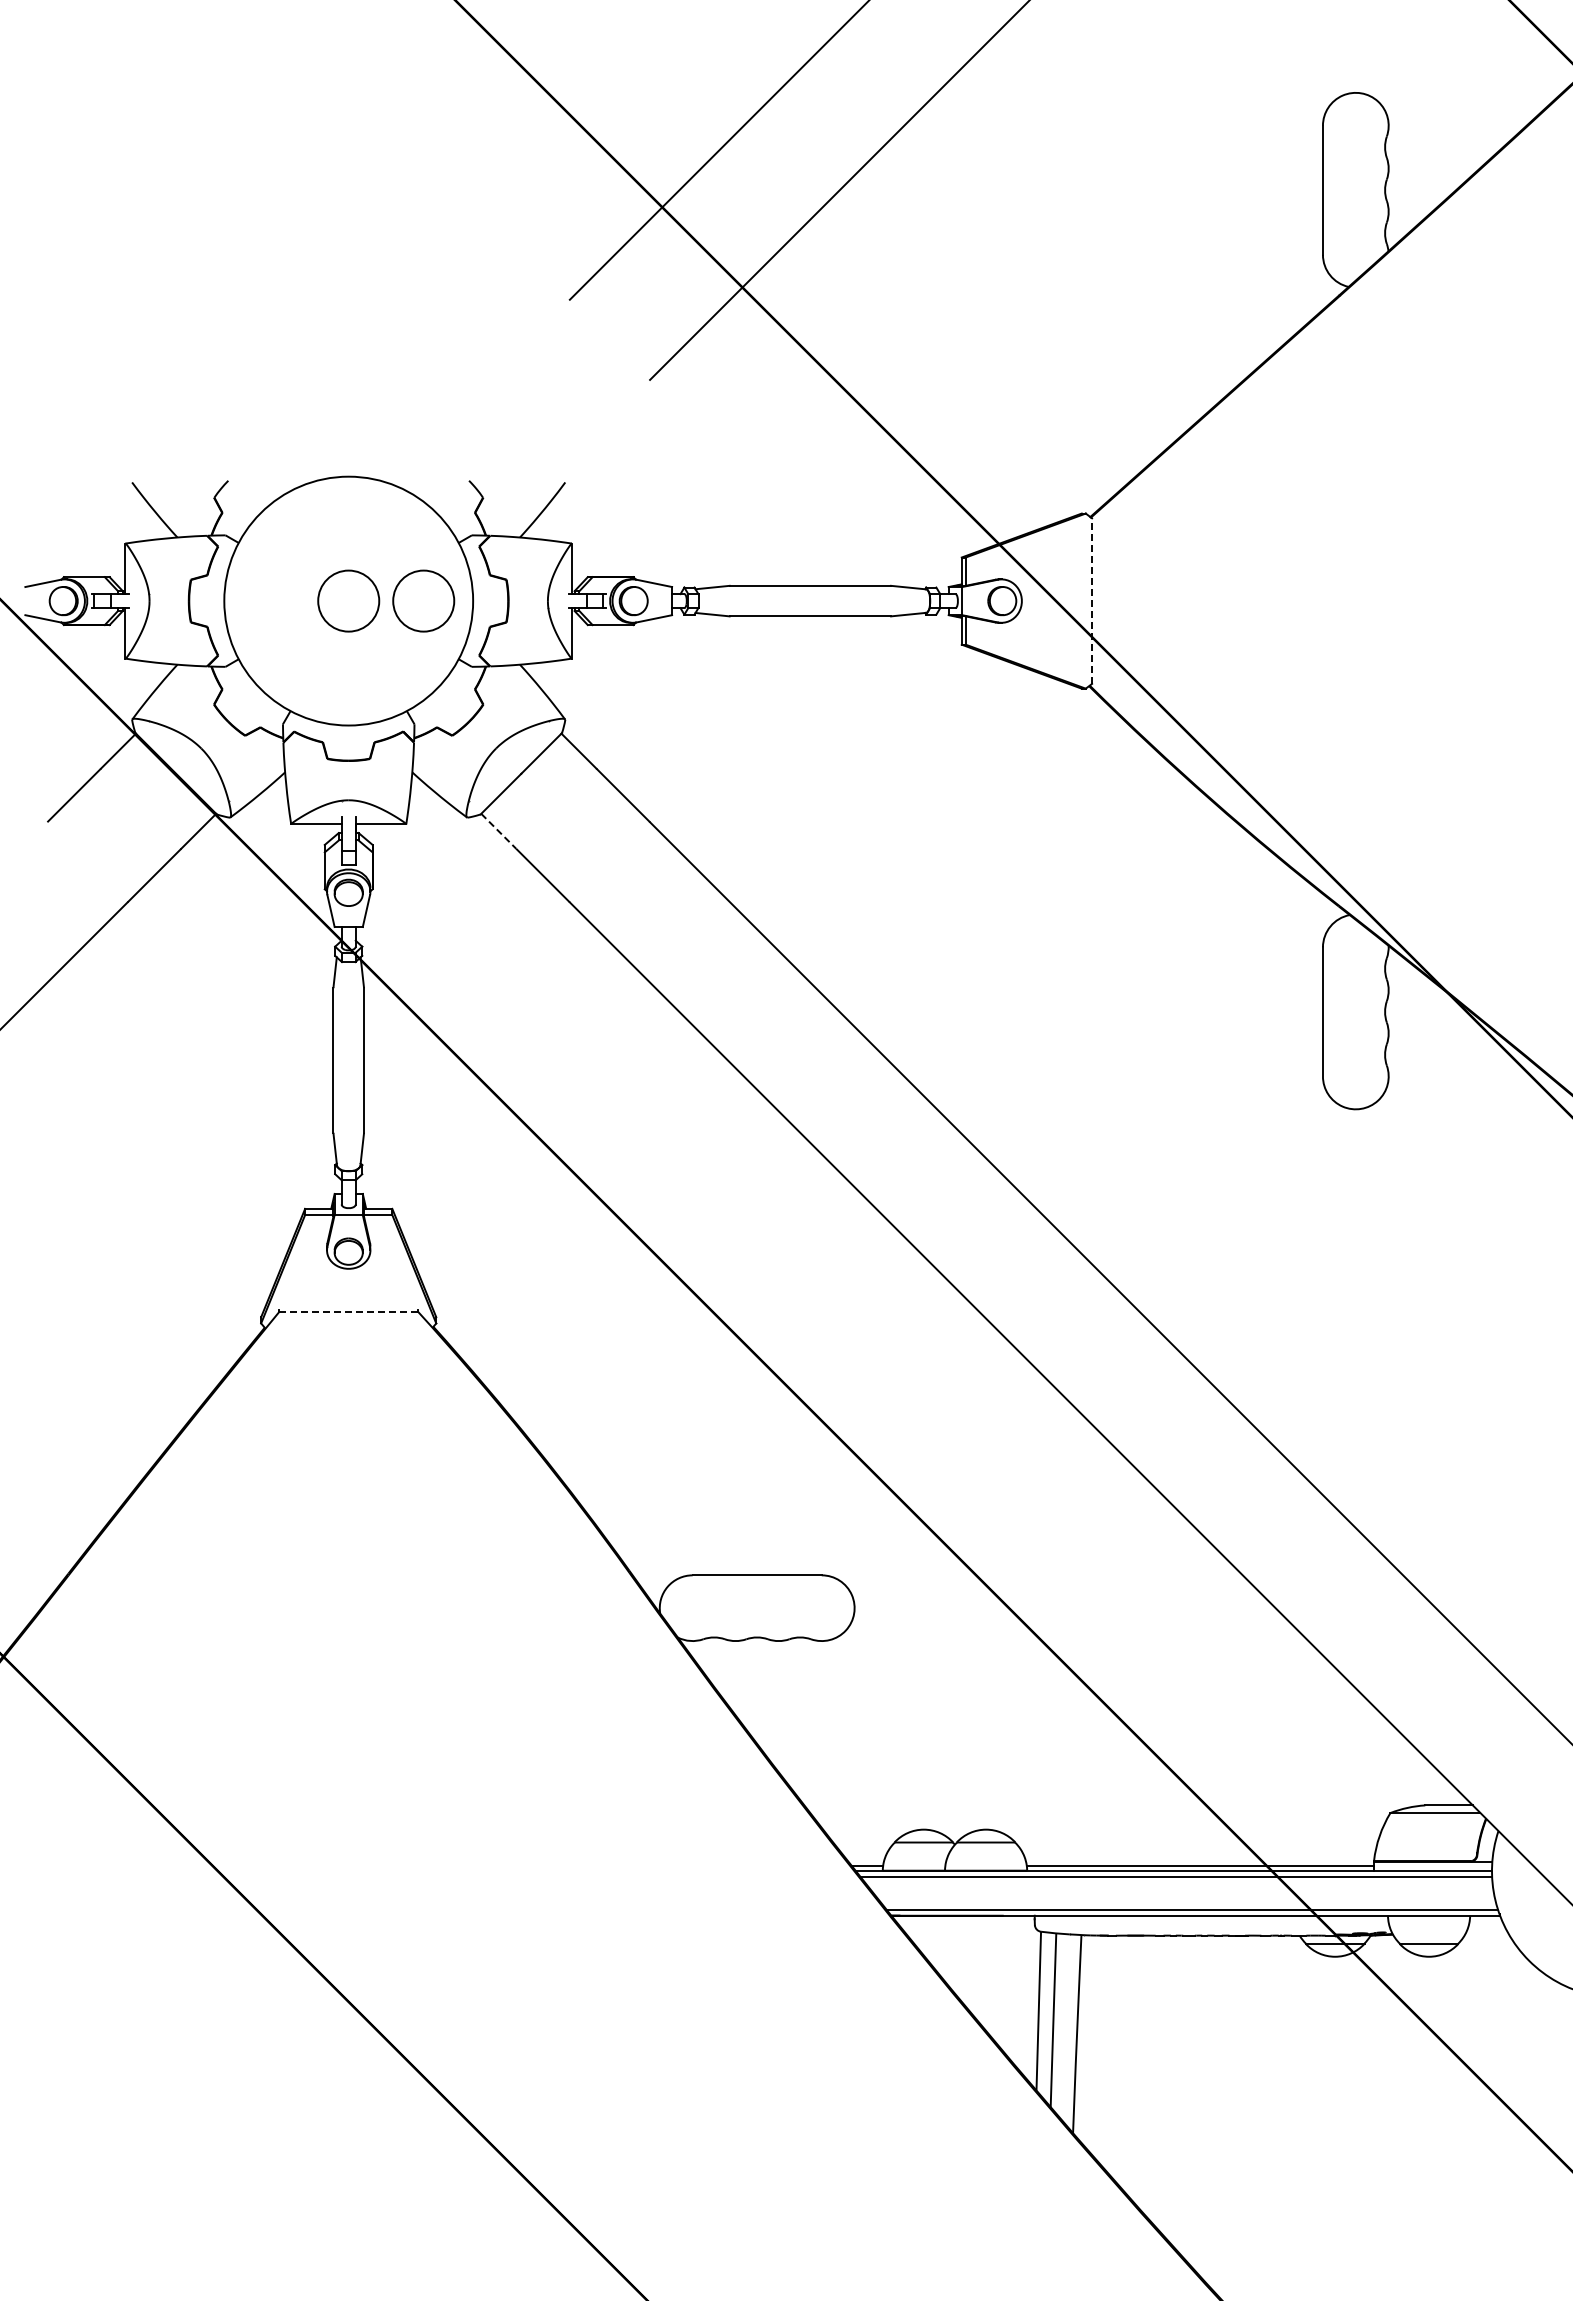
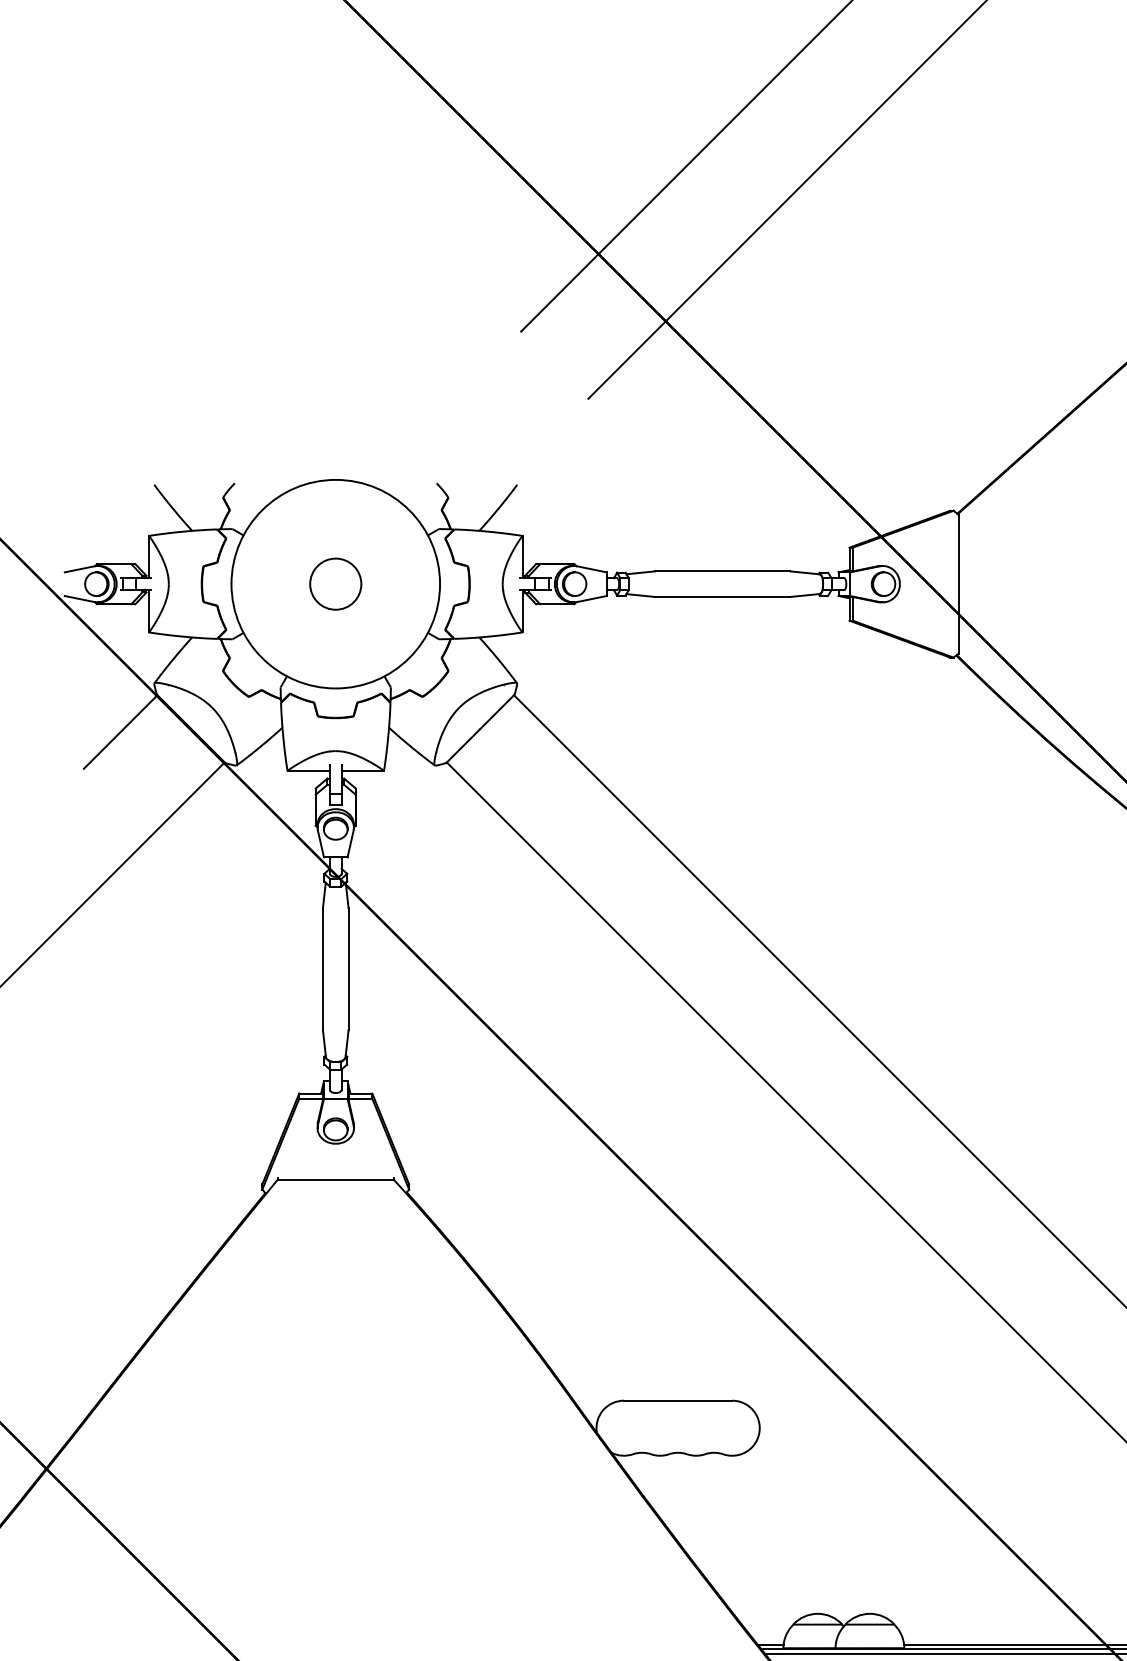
circle: (423, 600) -> (398, 583), removed
line: (1092, 601) -> (959, 584), dashed -> solid
line: (498, 831) -> (461, 777), dashed -> solid
line: (348, 1311) -> (335, 1179), dashed -> solid

